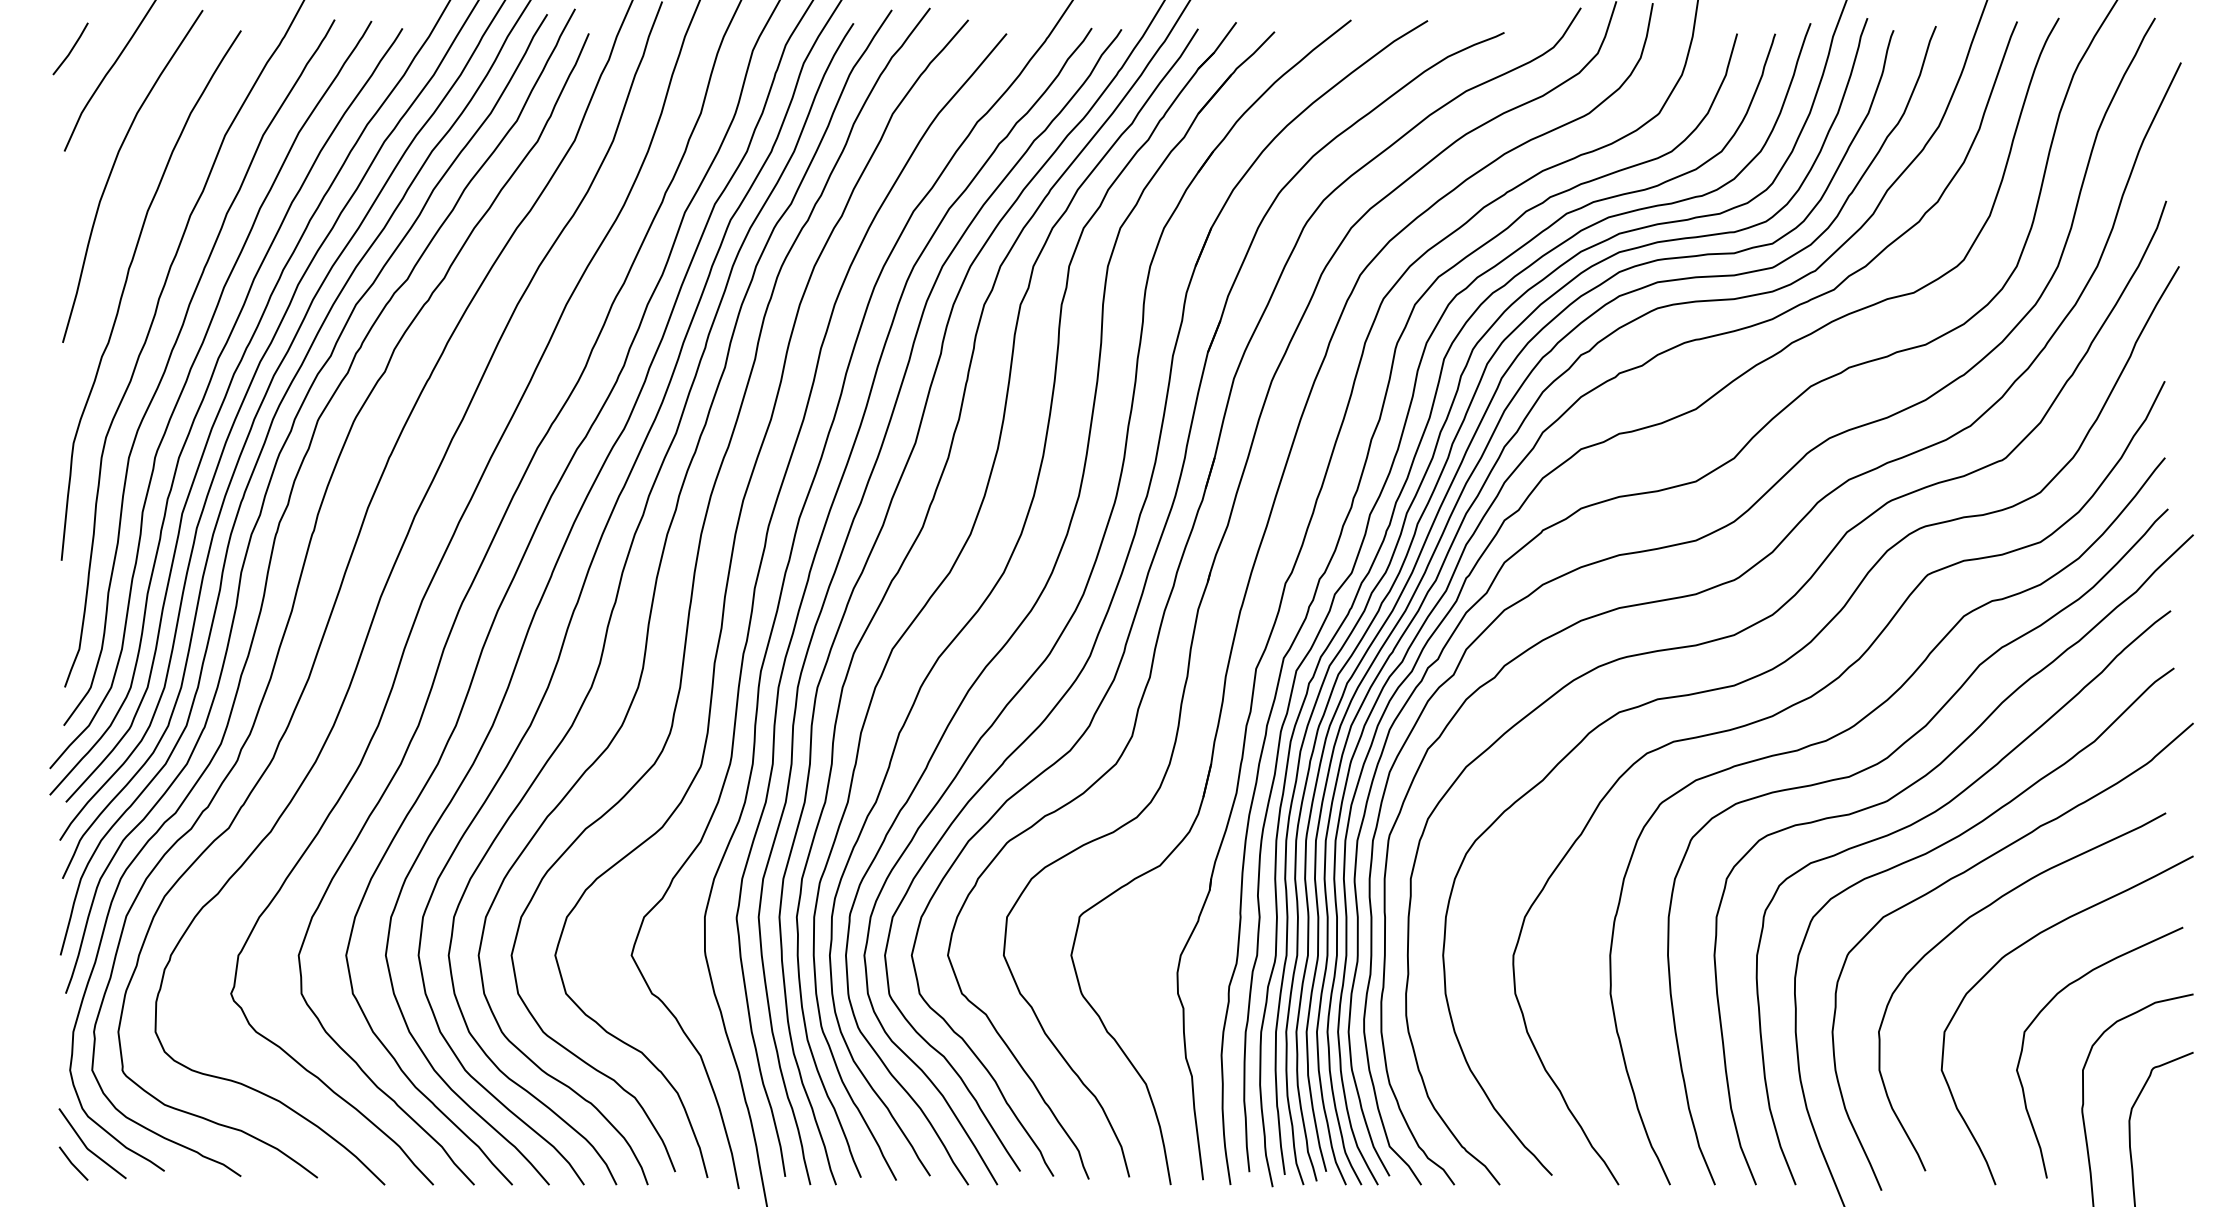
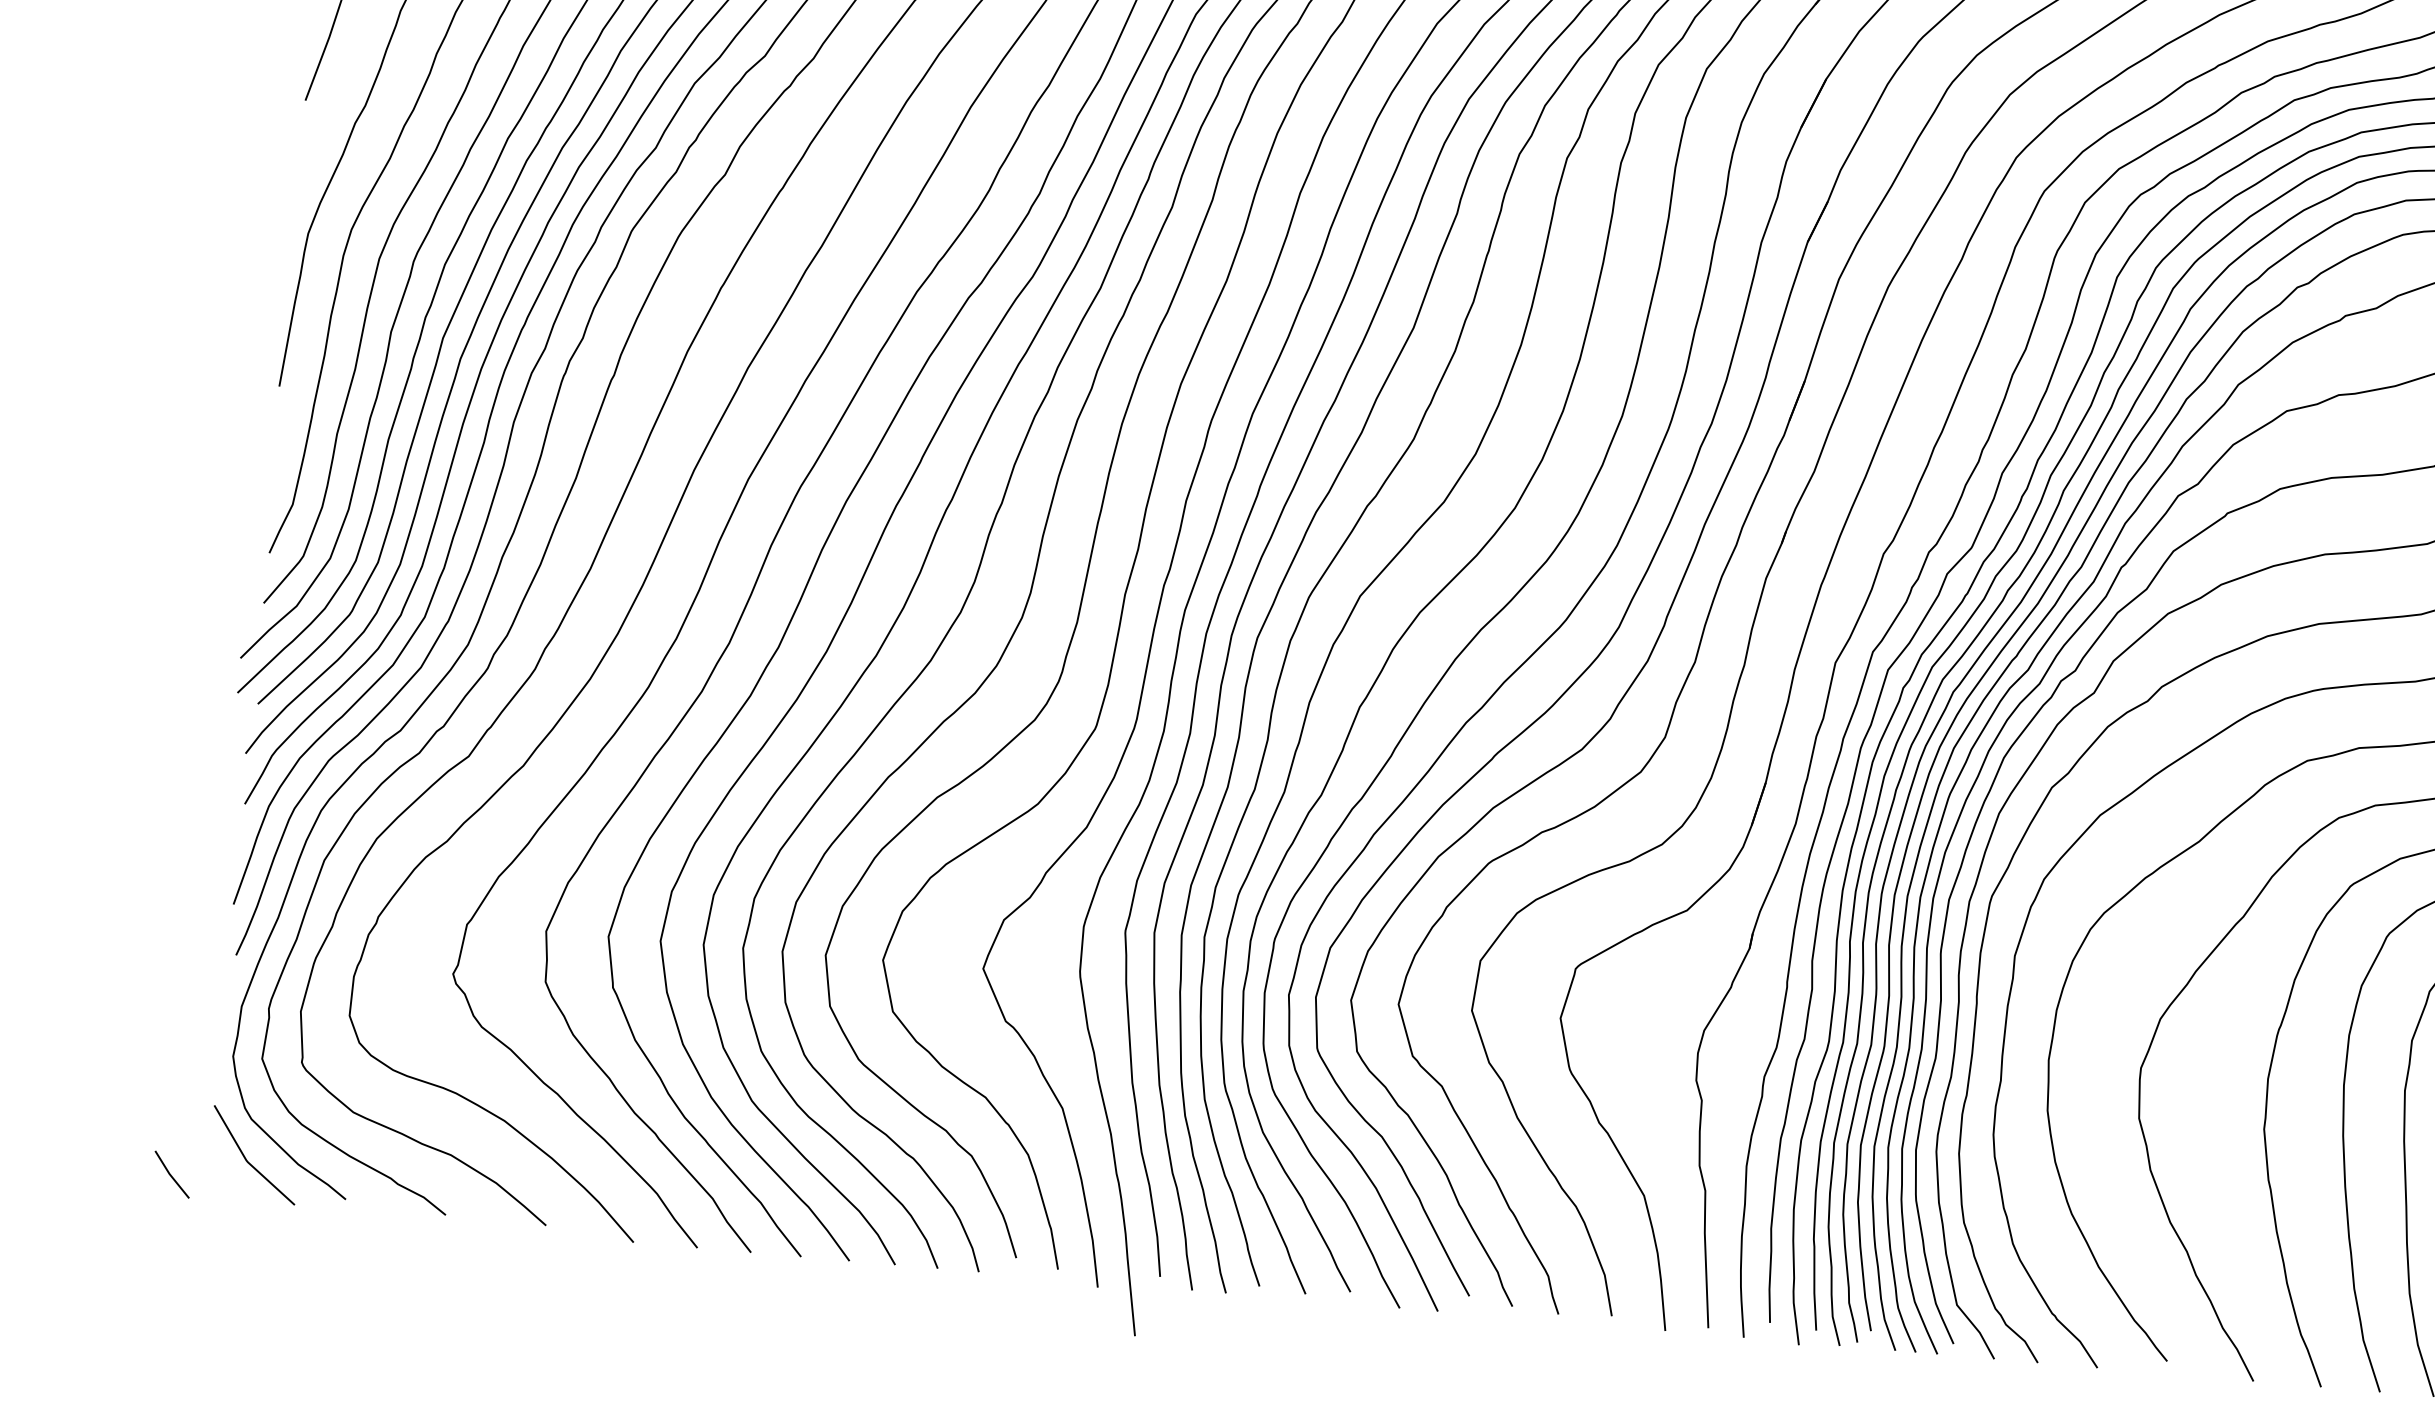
line: (73, 1163) -> (171, 1174), moved

